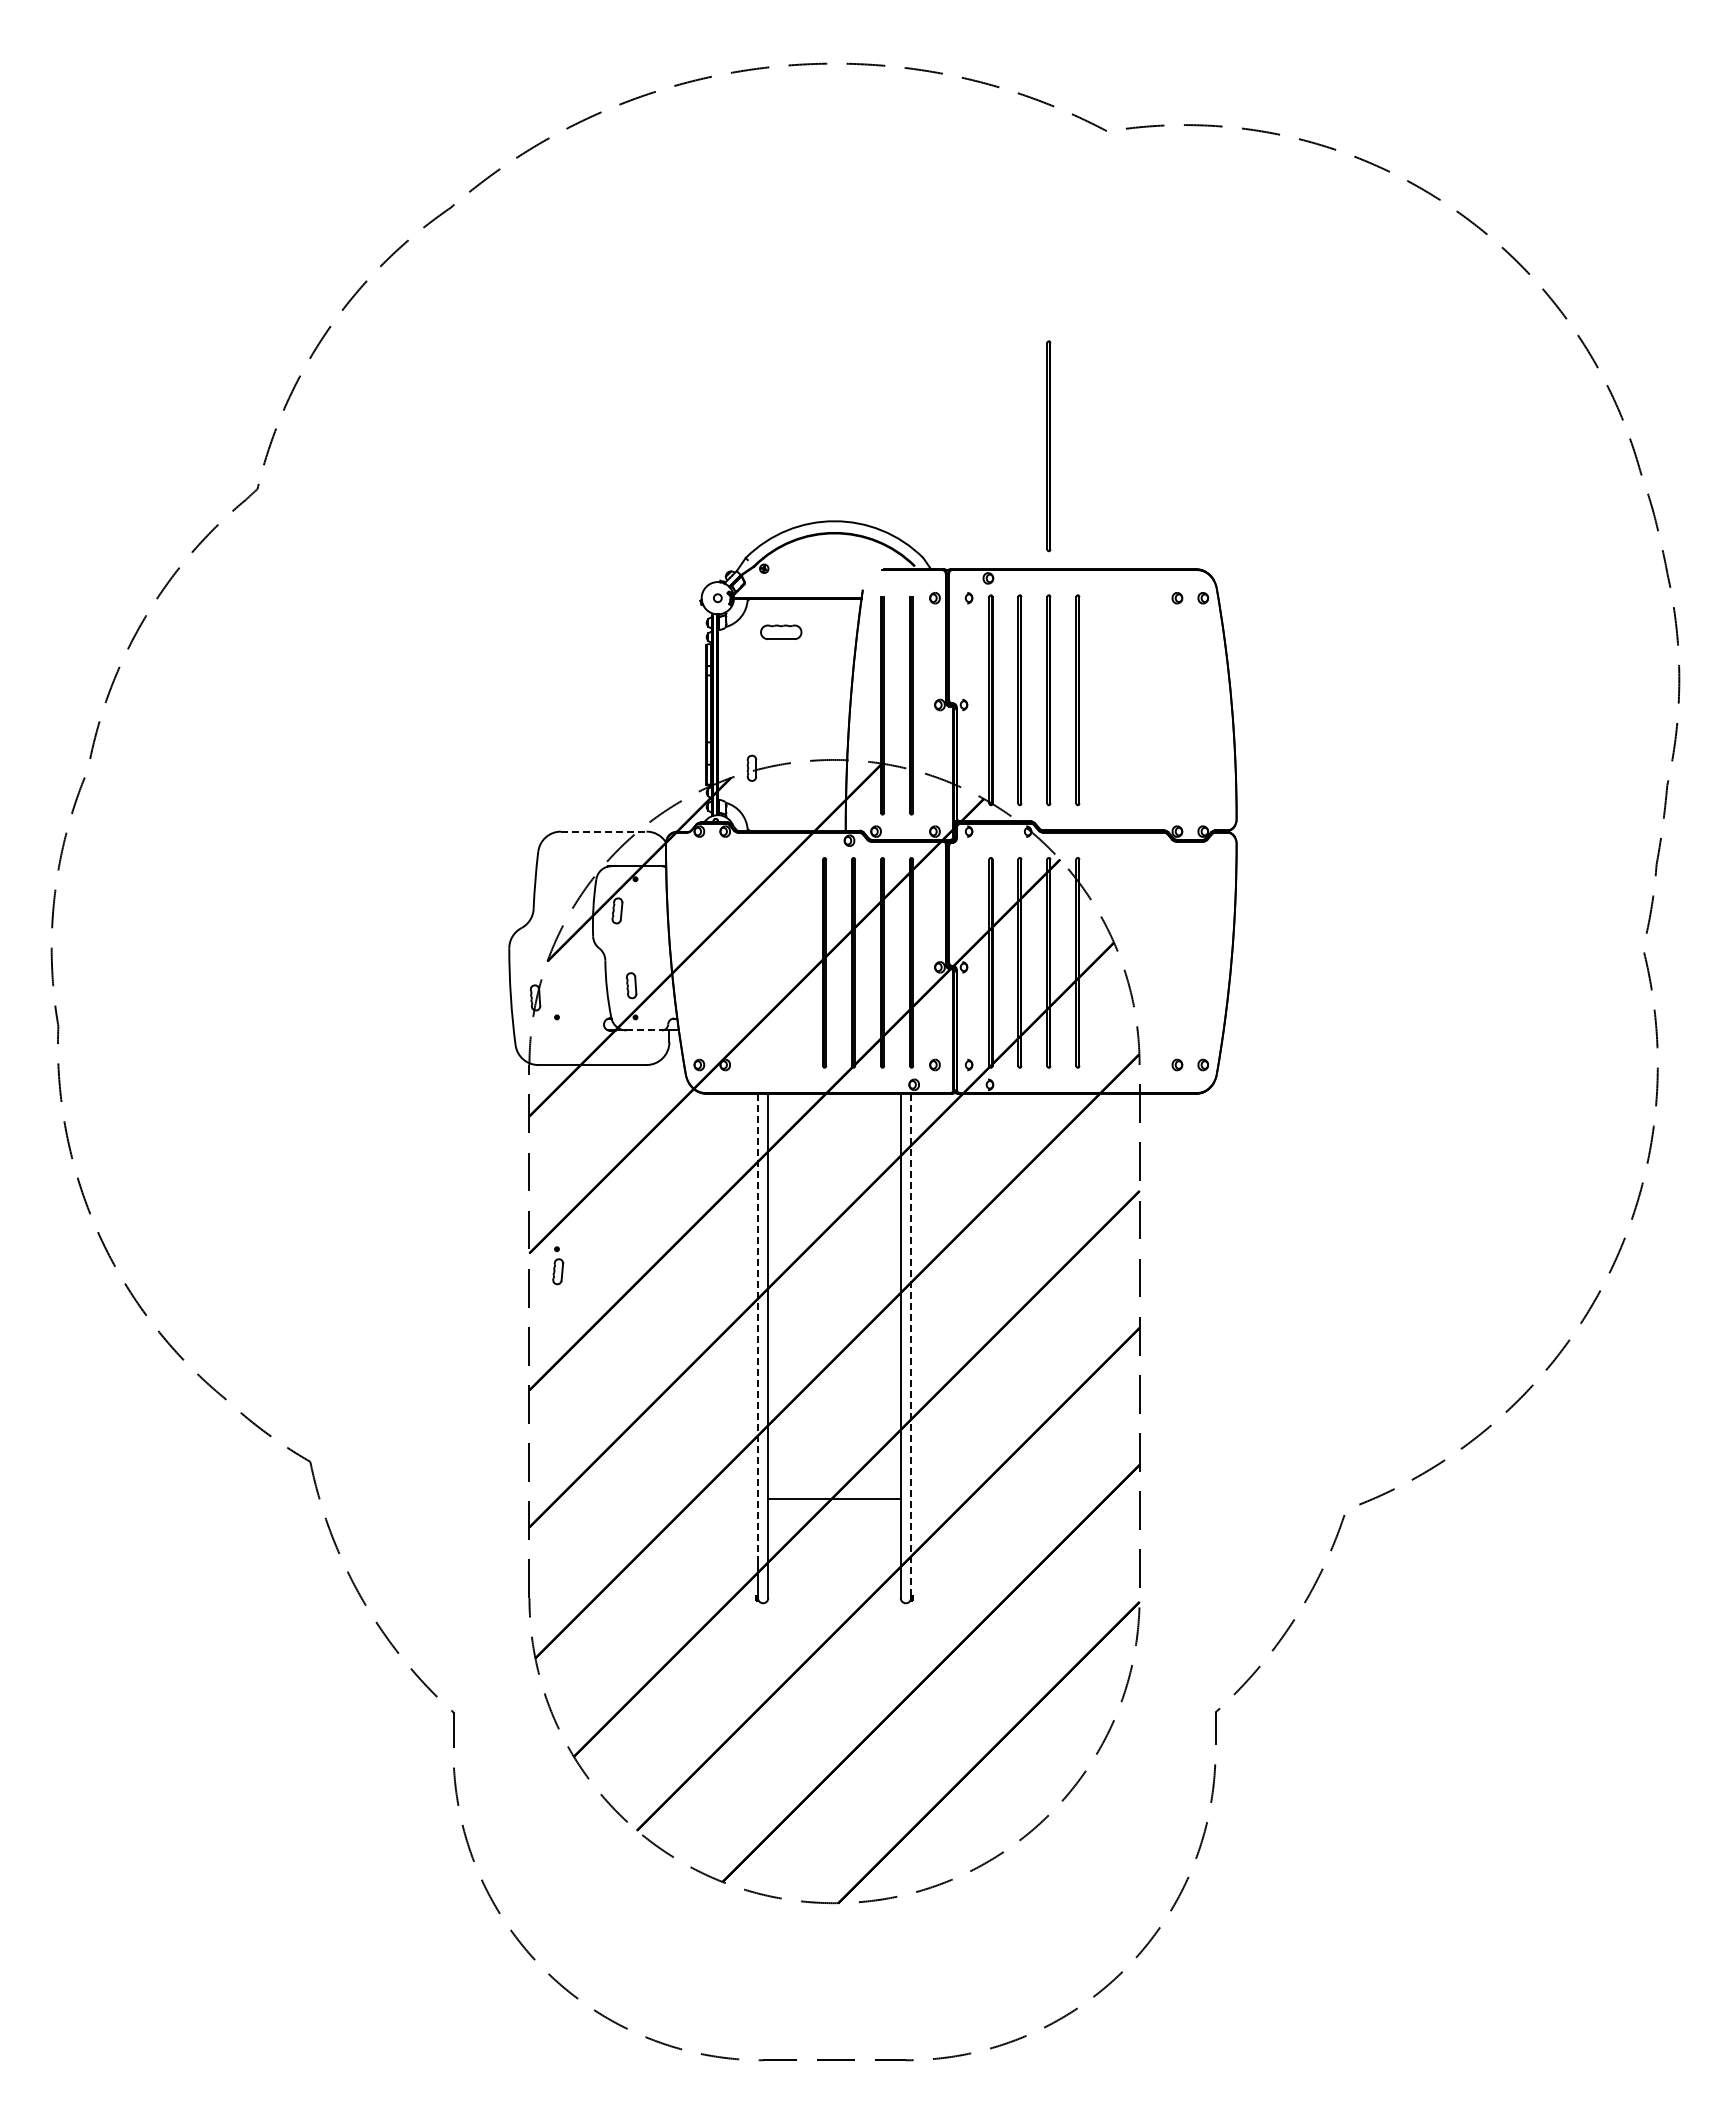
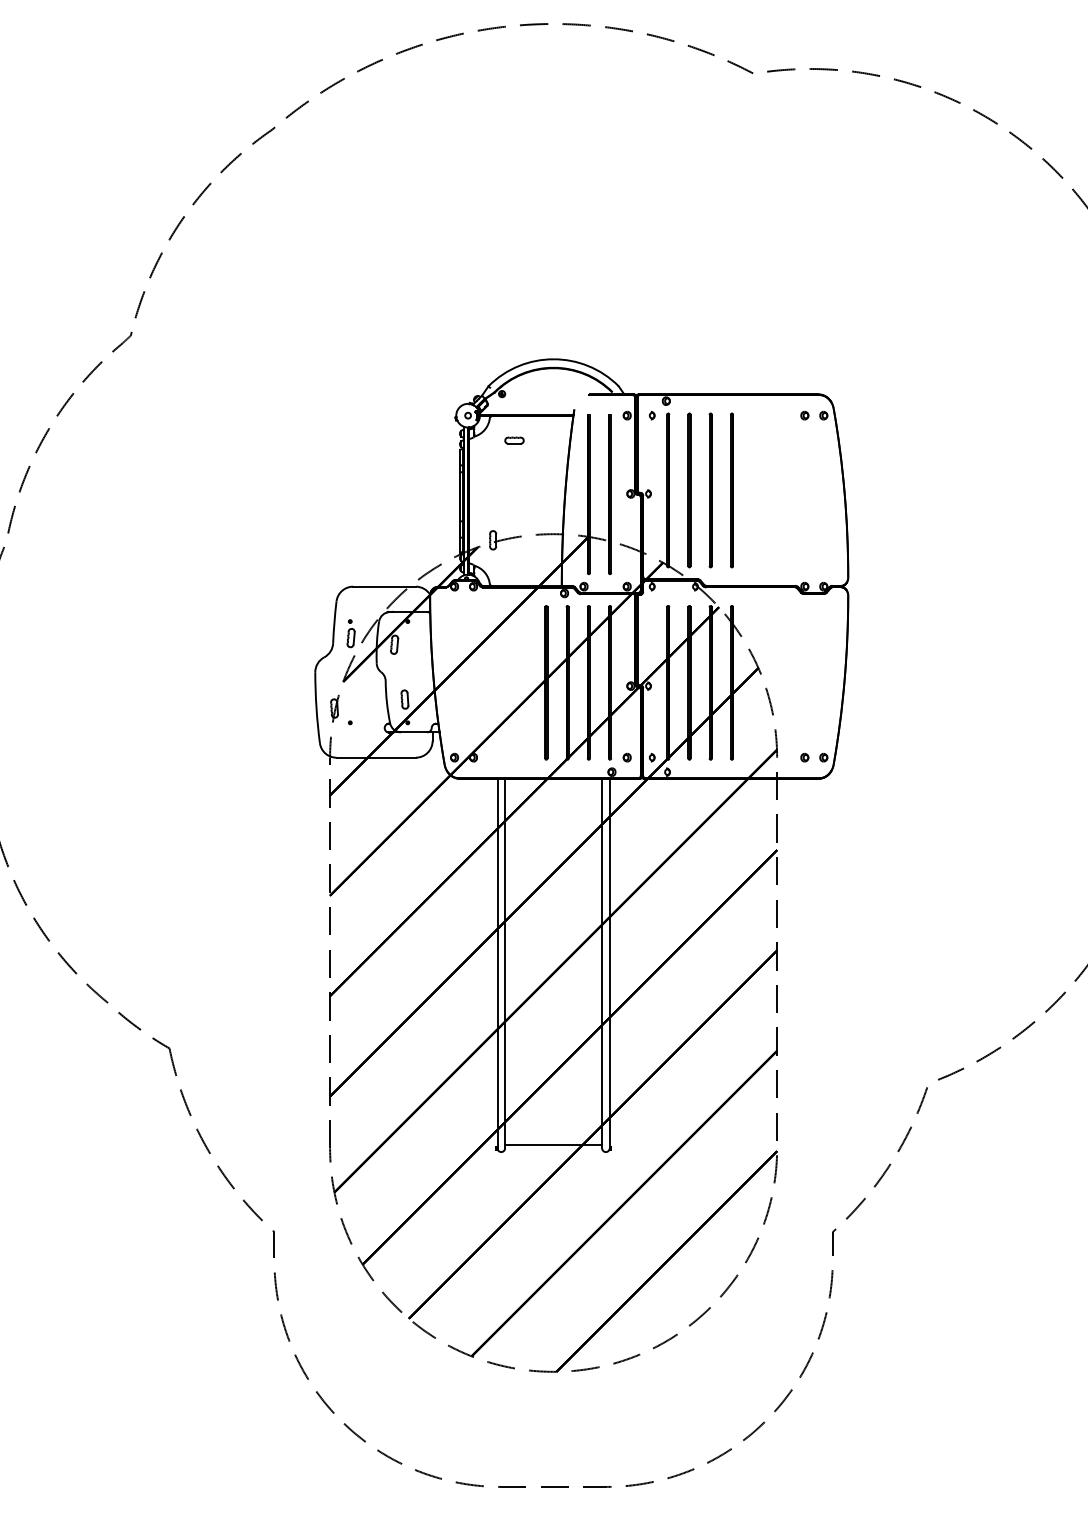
part: (1048, 446) -> (710, 304), removed
part: (780, 632) -> (514, 440), size x0.62
line: (603, 831) -> (384, 586), dashed -> solid
line: (644, 1030) -> (414, 732), dashed -> solid
part: (558, 1265) -> (351, 633), moved
line: (758, 1327) -> (497, 950), dashed -> solid
line: (911, 1346) -> (610, 963), dashed -> solid
line: (834, 1498) -> (553, 1144), moved

